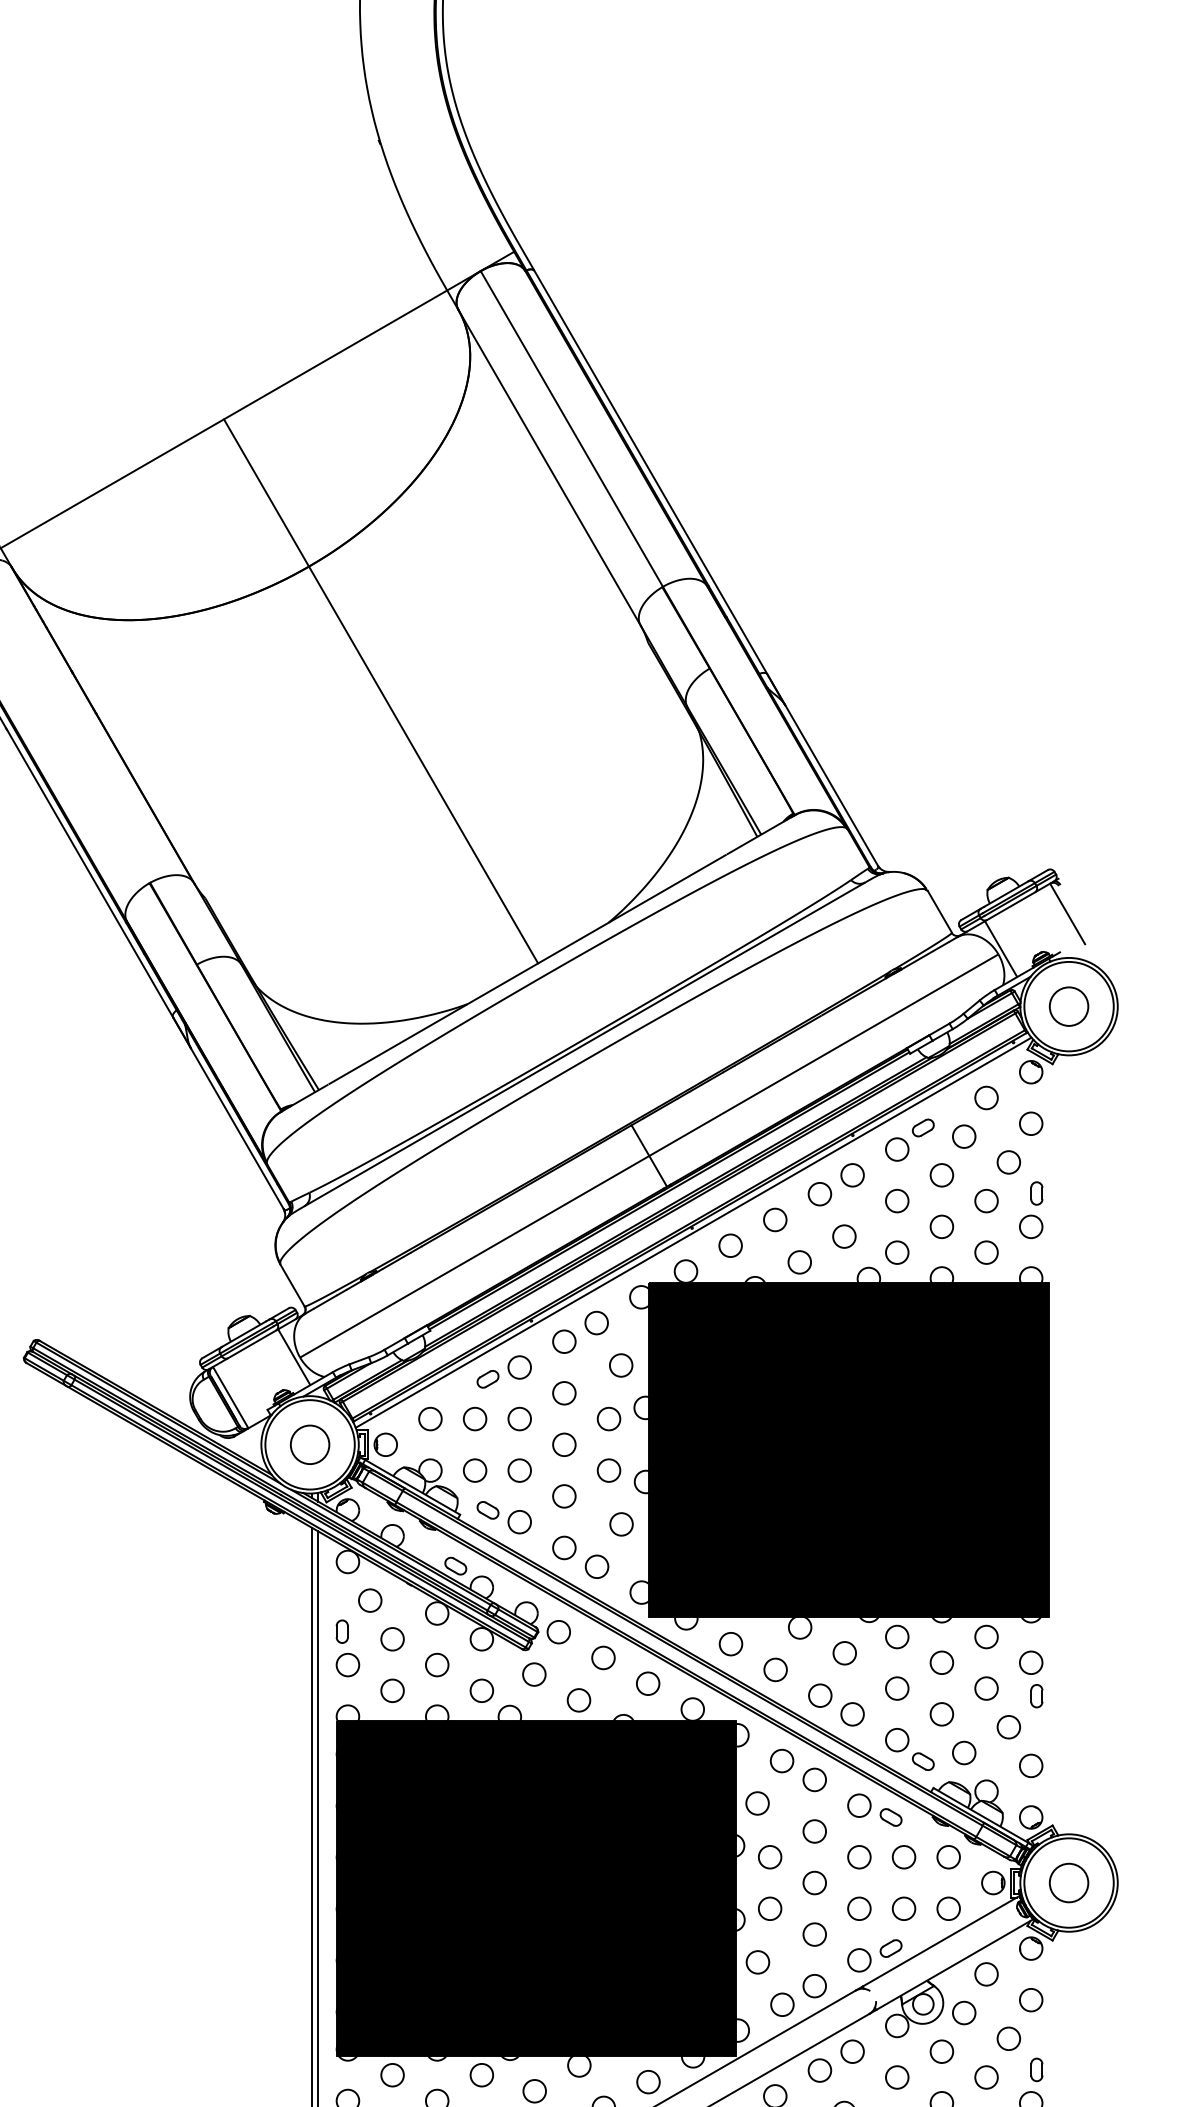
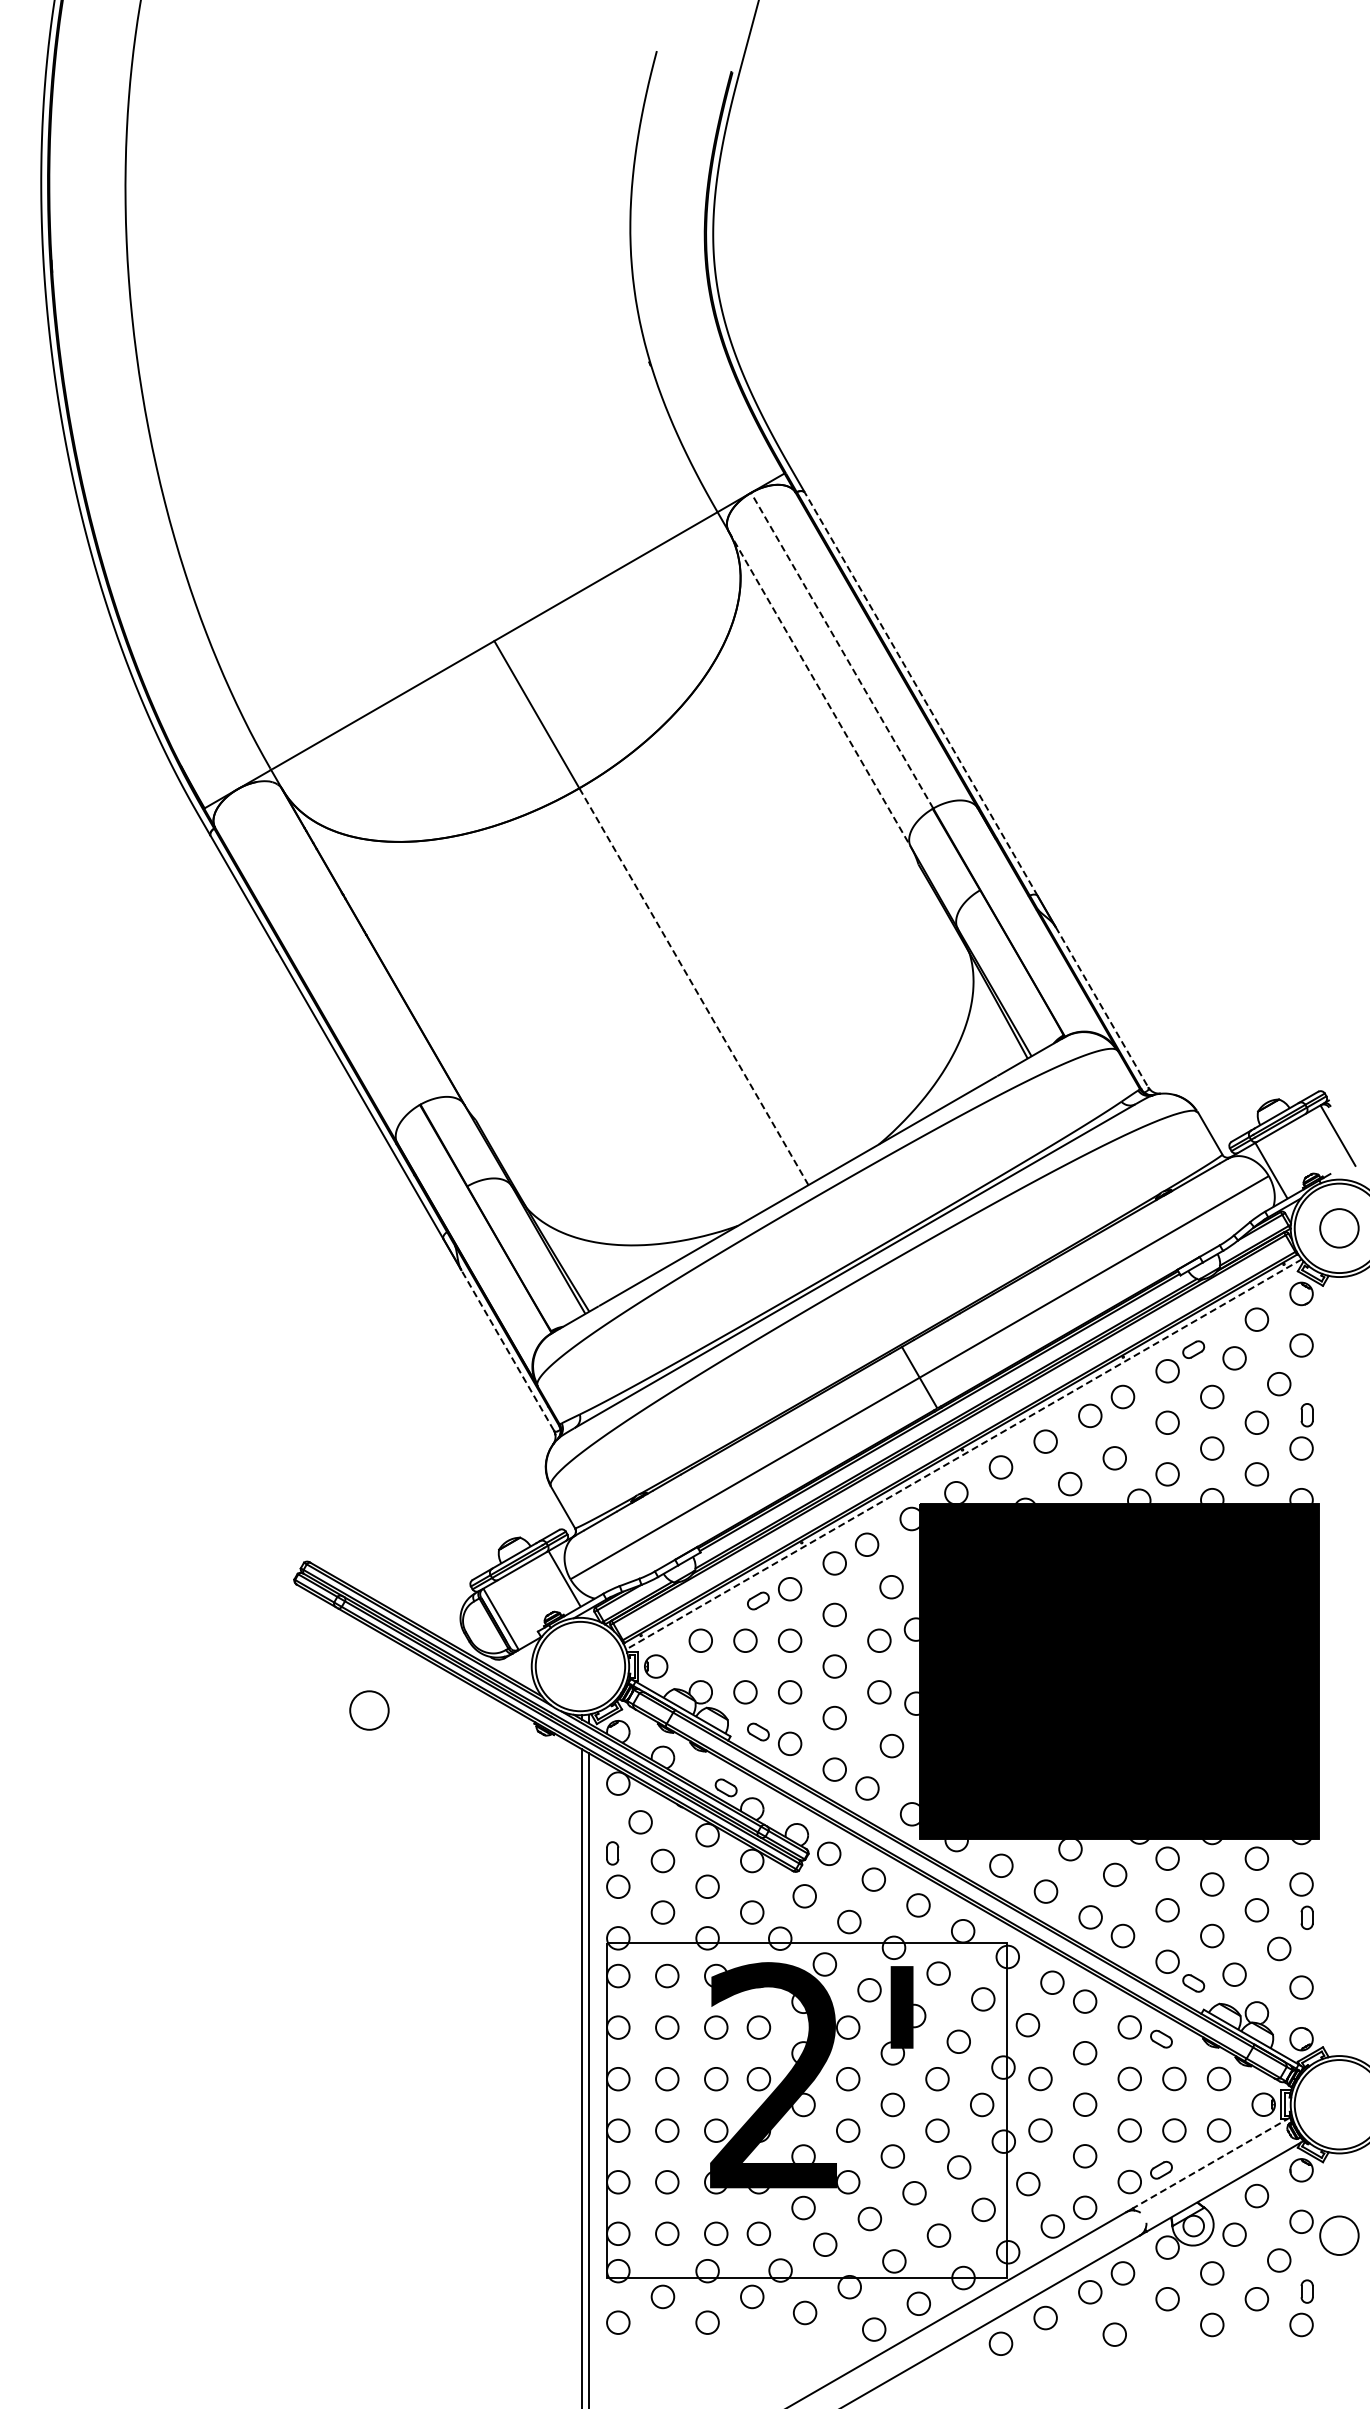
line: (571, 428) -> (841, 650), solid -> dashed
line: (550, 467) -> (820, 689), solid -> dashed
line: (651, 472) -> (921, 694), solid -> dashed
line: (423, 764) -> (693, 986), solid -> dashed
line: (832, 785) -> (1102, 1007), solid -> dashed
line: (237, 1127) -> (507, 1349), solid -> dashed
line: (693, 1232) -> (963, 1454), solid -> dashed
circle: (310, 1444) -> (369, 1710), moved
circle: (1069, 1882) -> (1339, 2235), moved
fill: (536, 1887) -> (806, 2109), removed
line: (941, 1940) -> (1211, 2162), solid -> dashed

